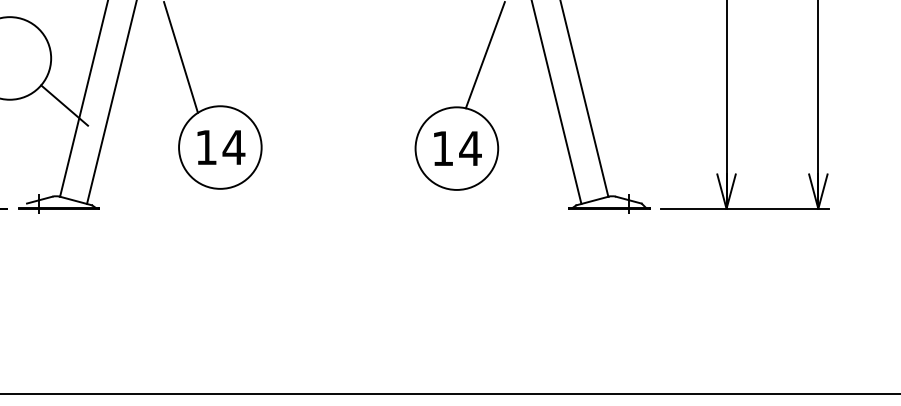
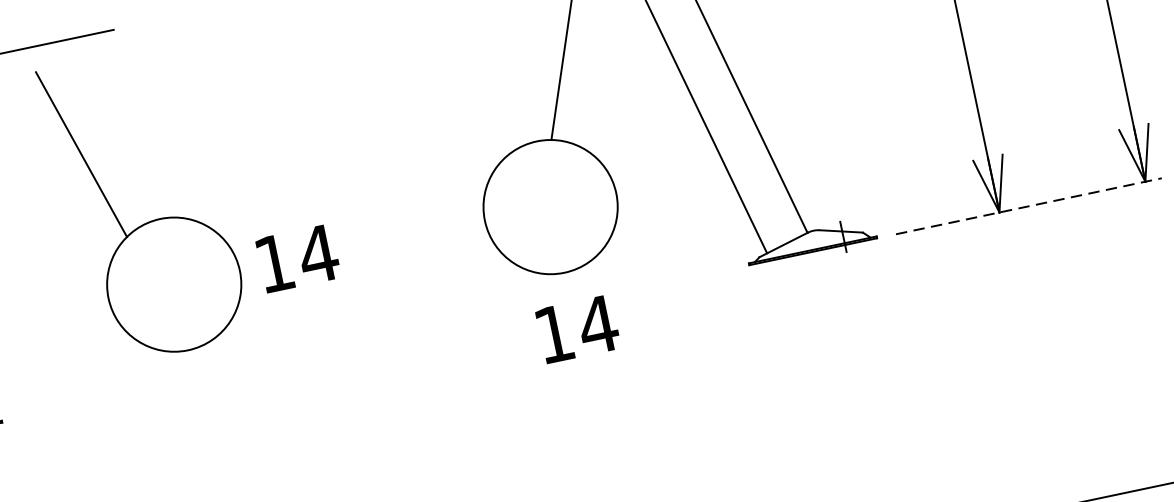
text: (221, 147) -> (298, 258), moved
text: (457, 148) -> (577, 329), moved
line: (745, 208) -> (1029, 205), solid -> dashed

